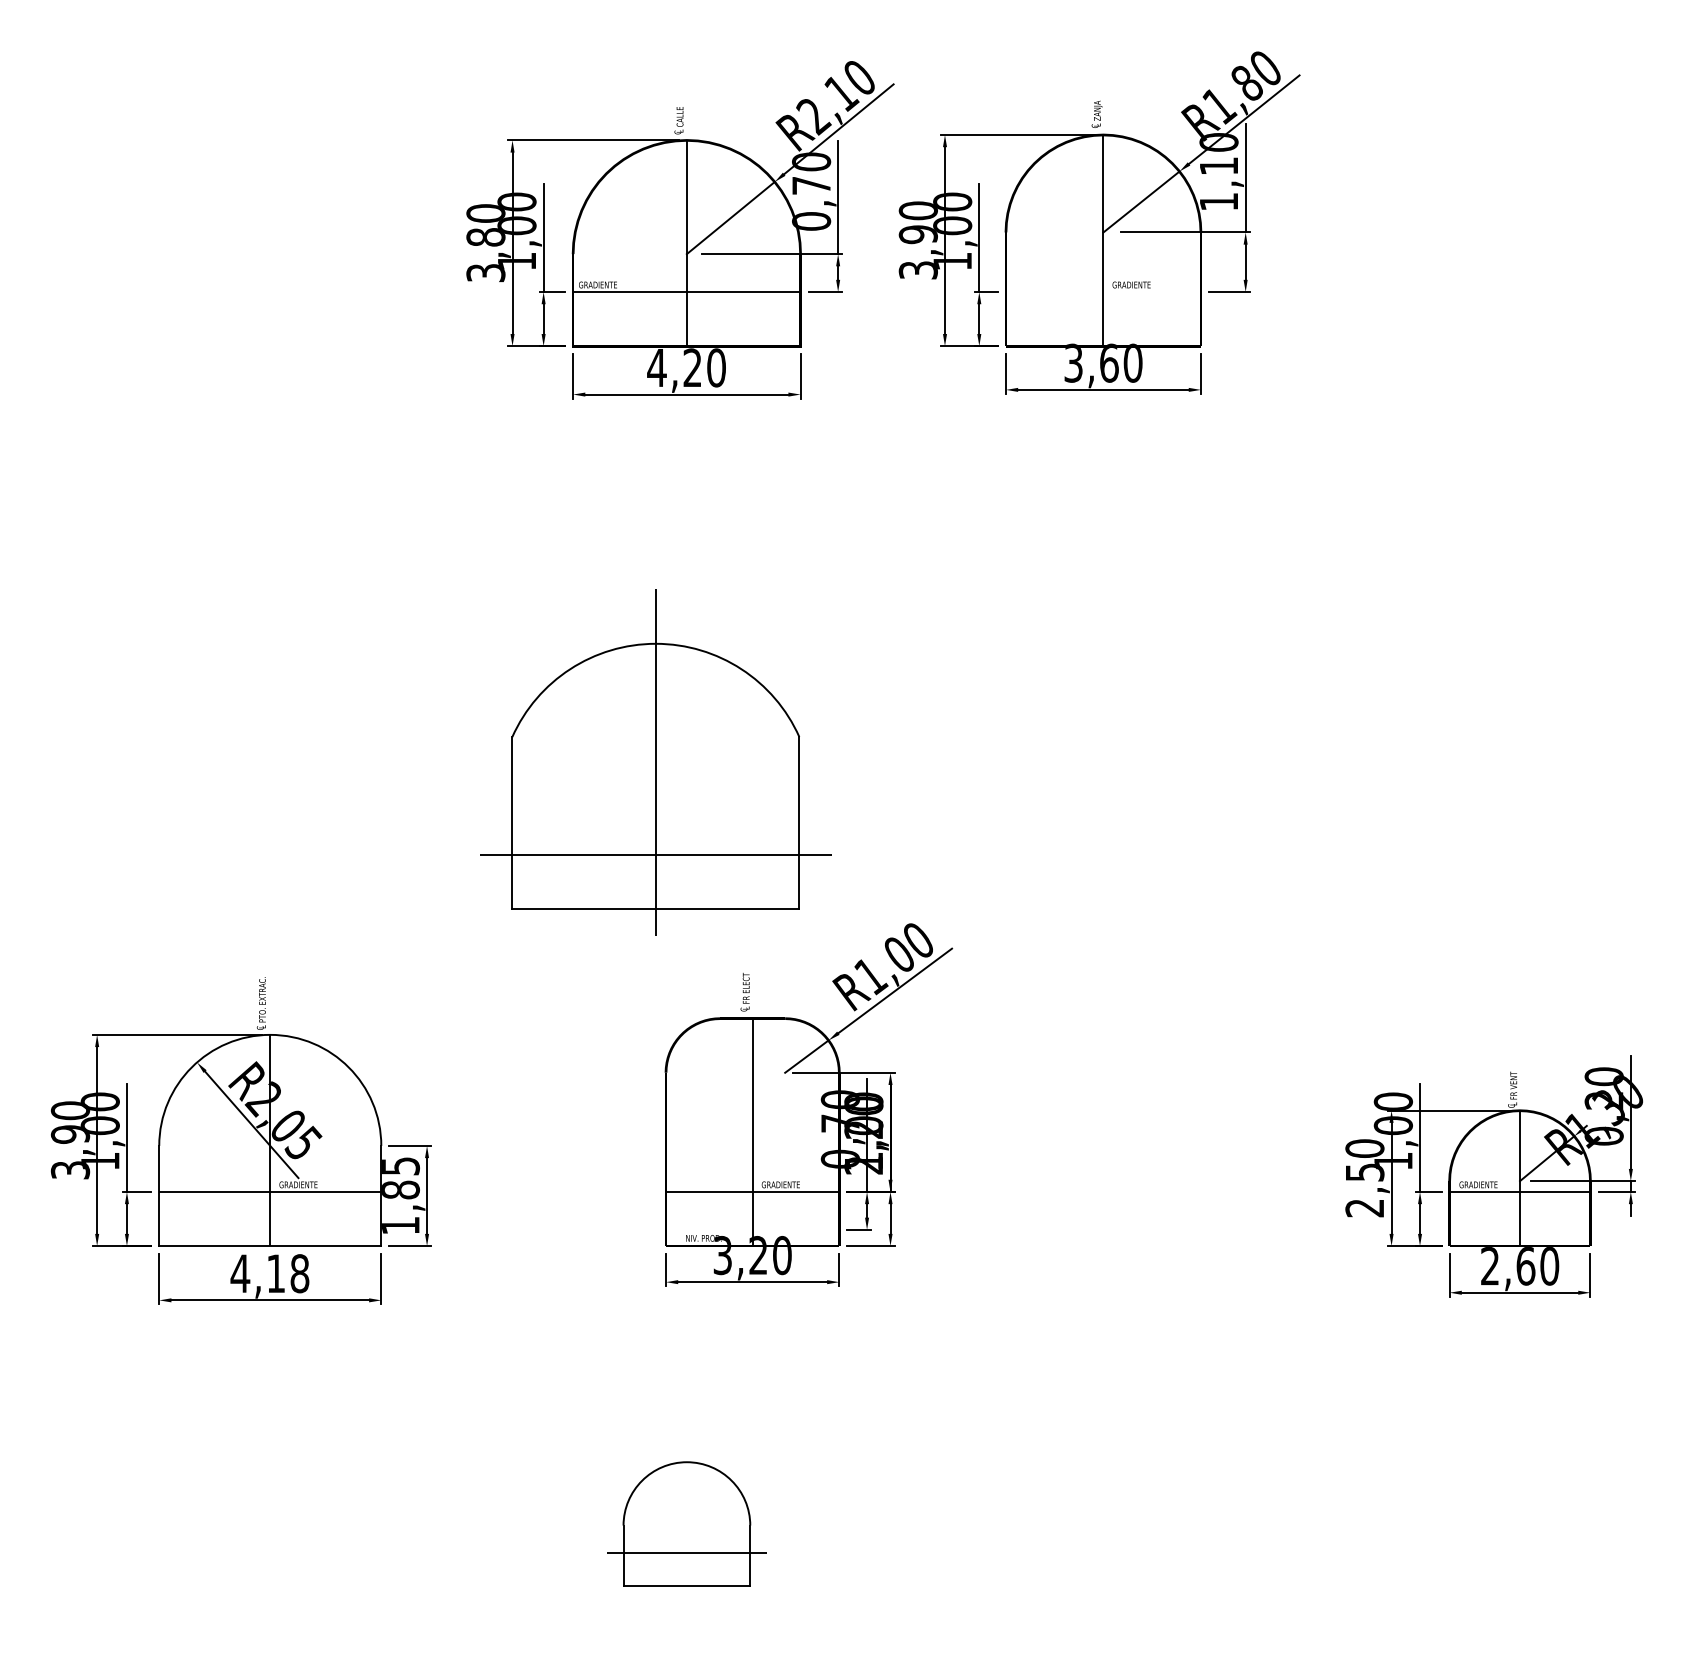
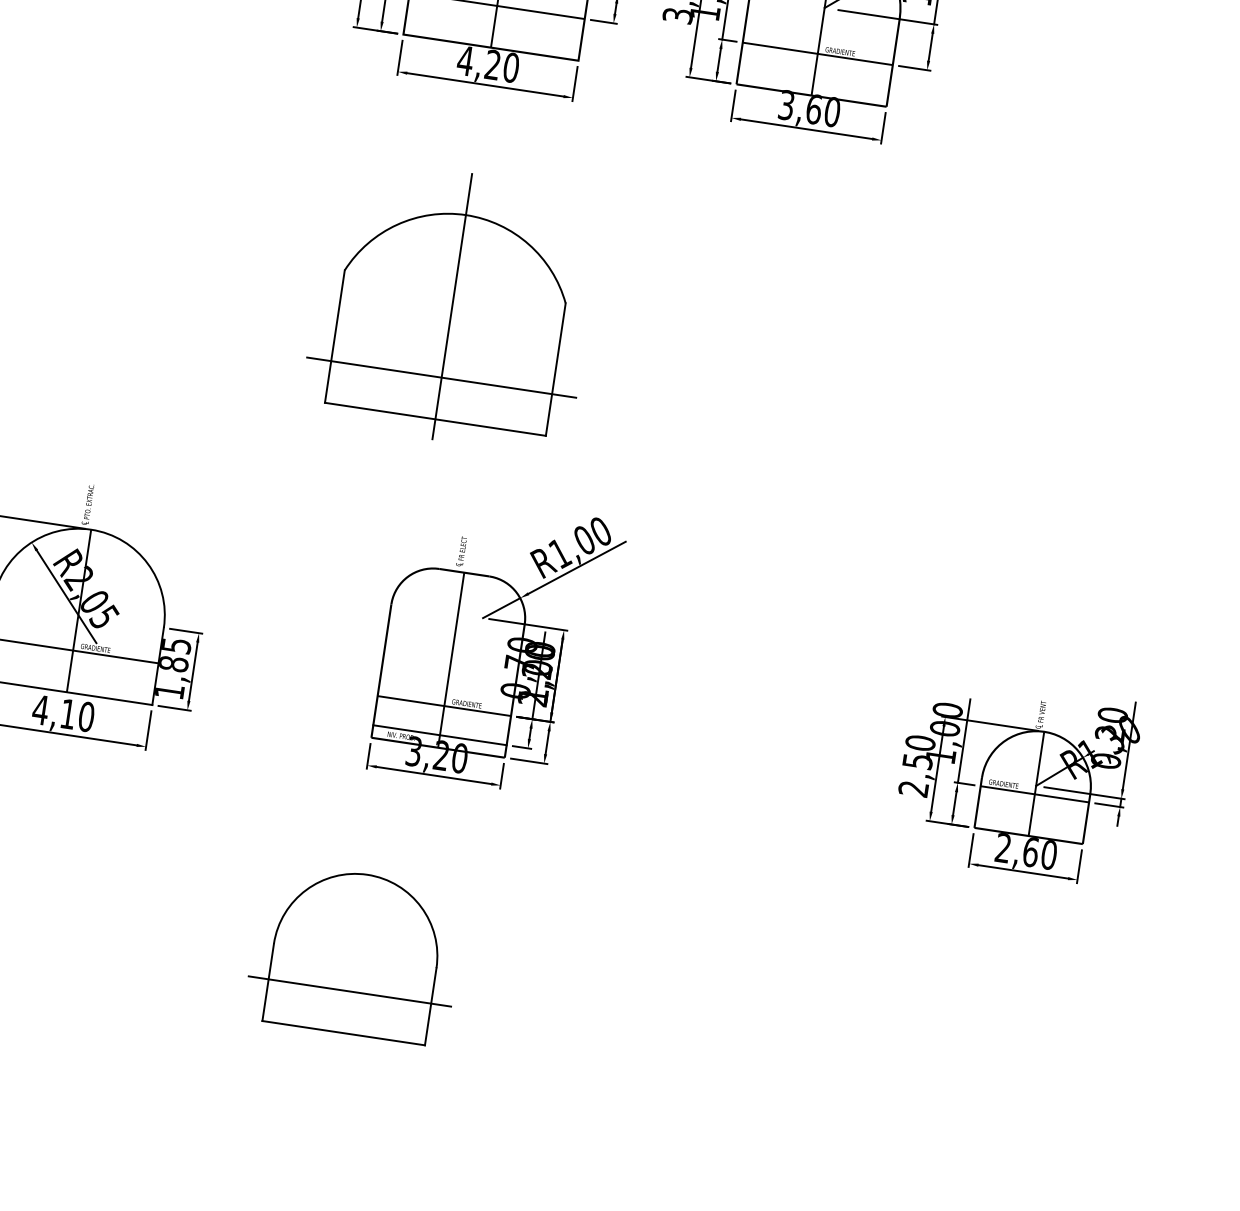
line: (1102, 292) -> (817, 54), added
part: (655, 762) -> (452, 306), moved
line: (752, 1229) -> (439, 734), added
text: (299, 1273) -> (86, 716), 4,18 -> 4,10
part: (686, 1523) -> (355, 953), size x1.67

